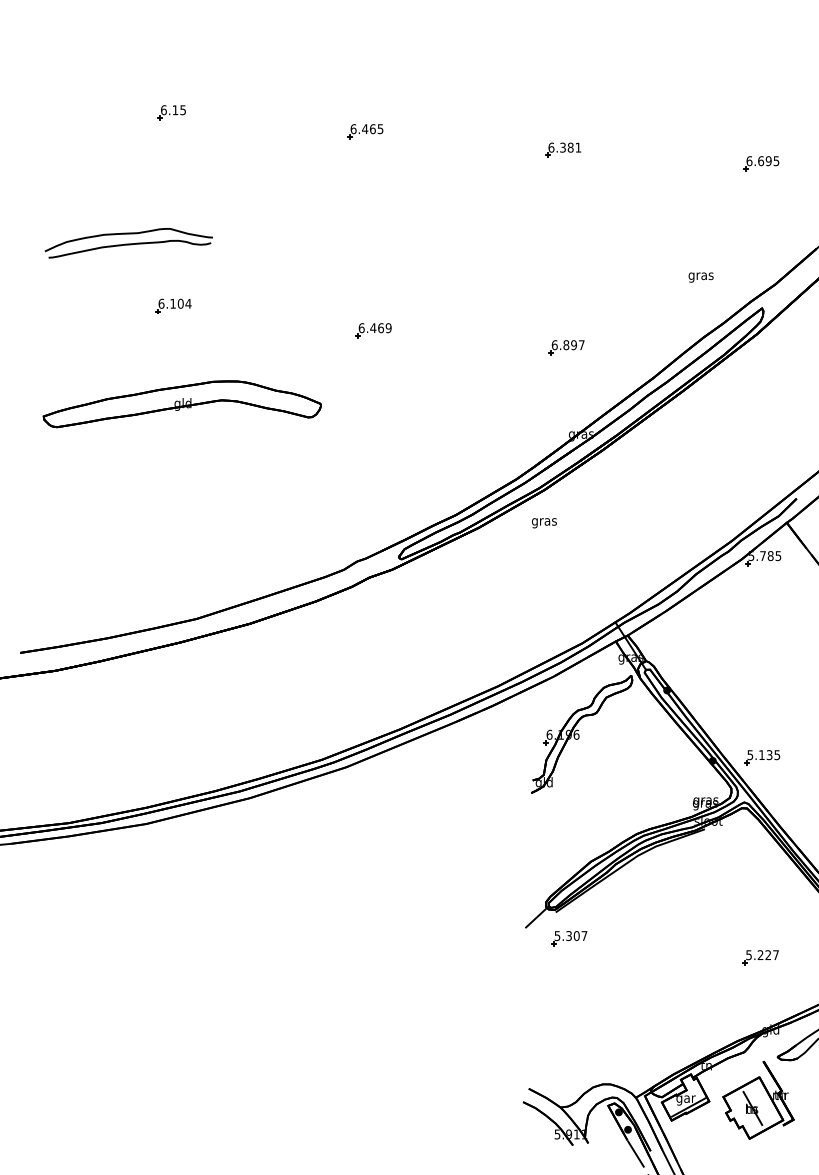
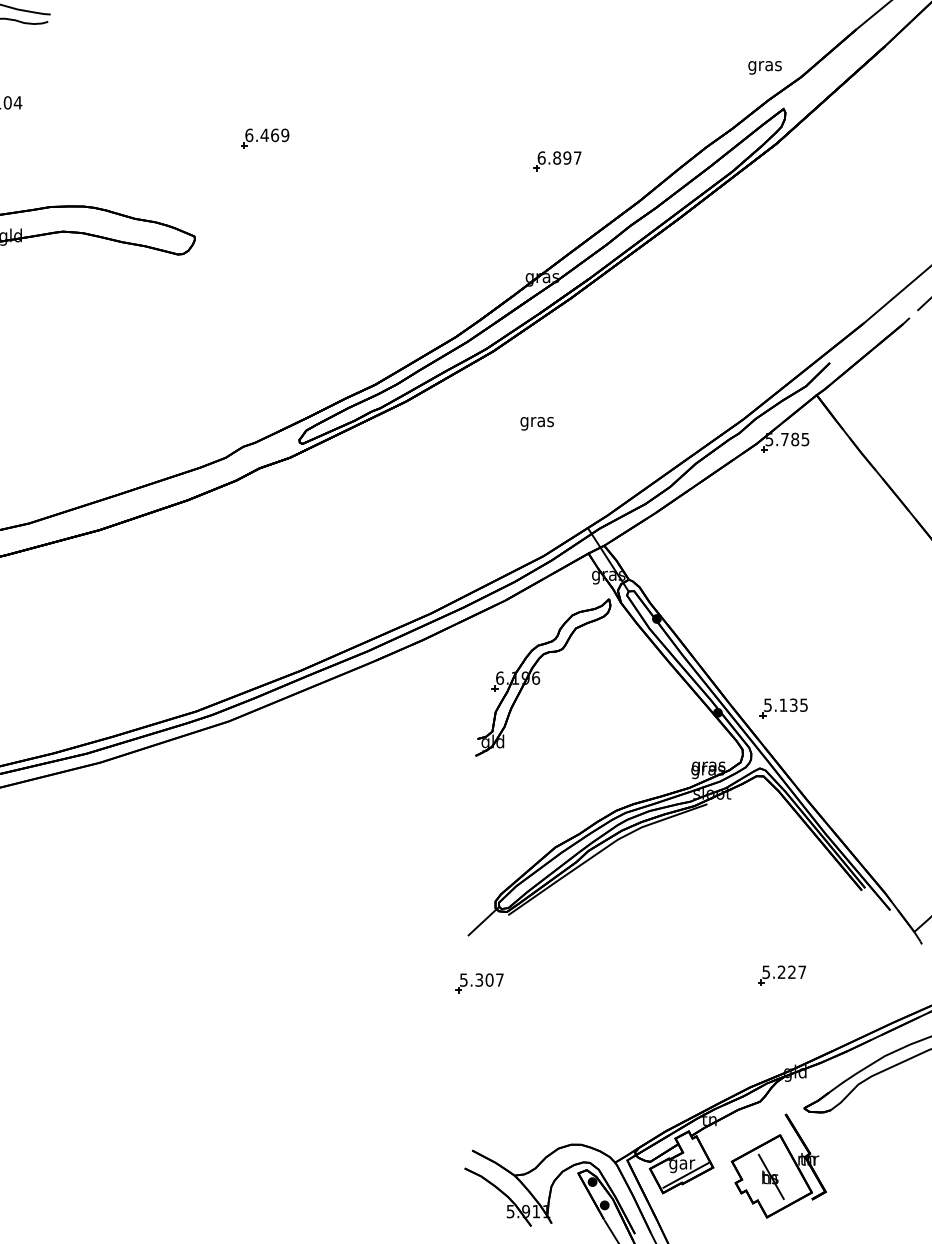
text: (700, 277) -> (764, 67), moved
part: (566, 347) -> (557, 161), moved
text: (544, 523) -> (537, 424), moved
part: (569, 938) -> (479, 983), moved

